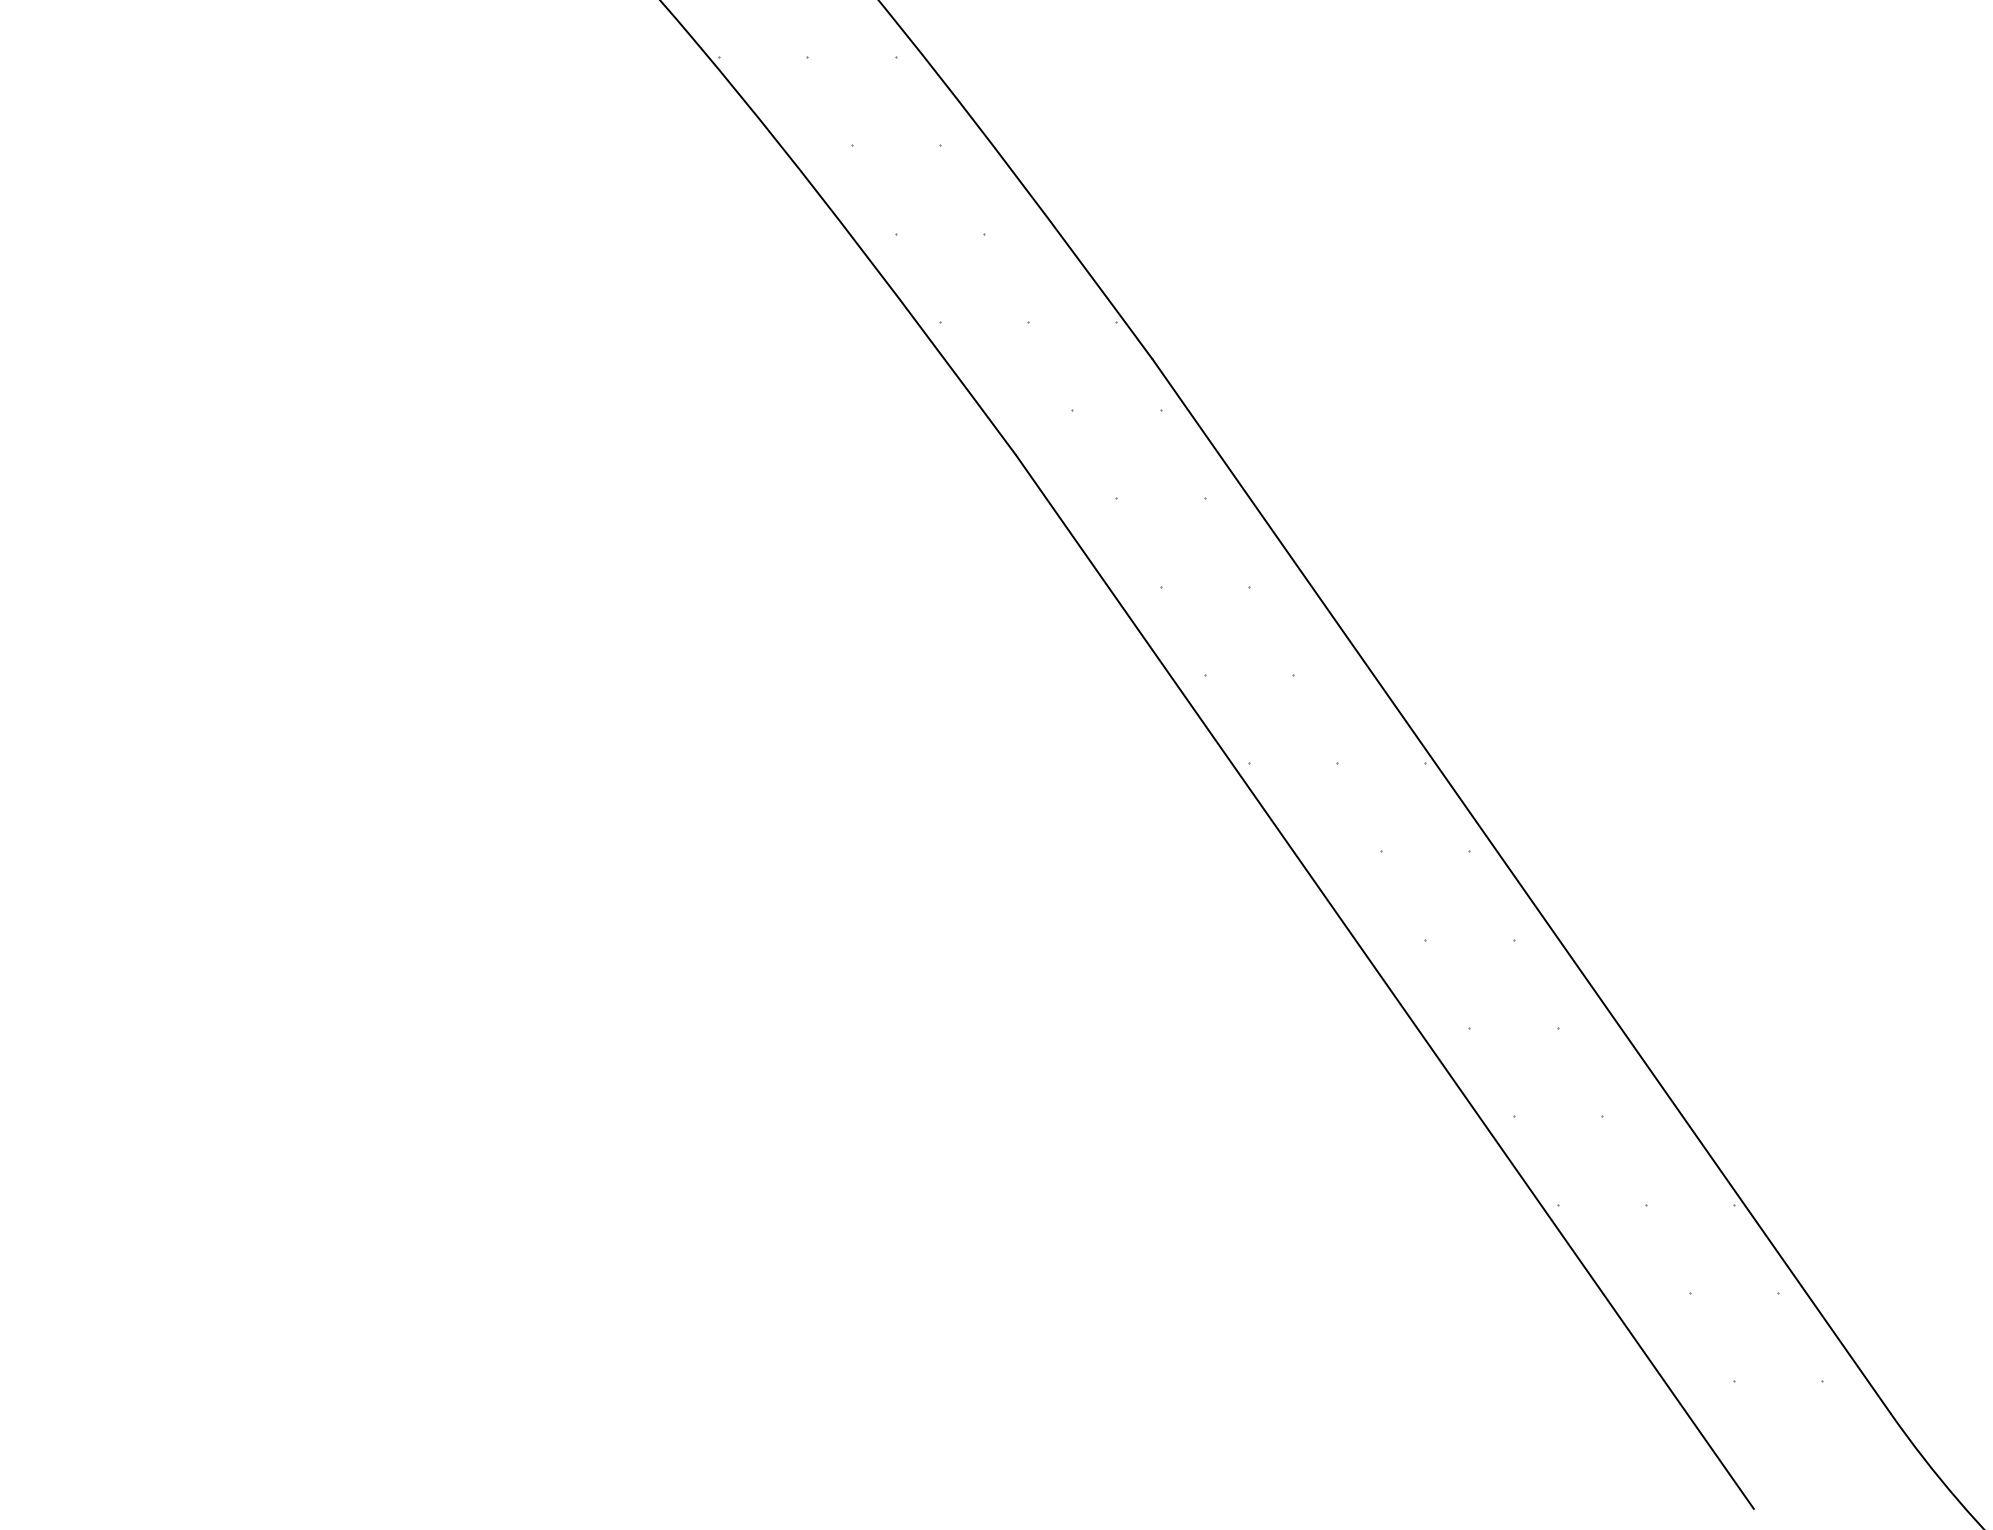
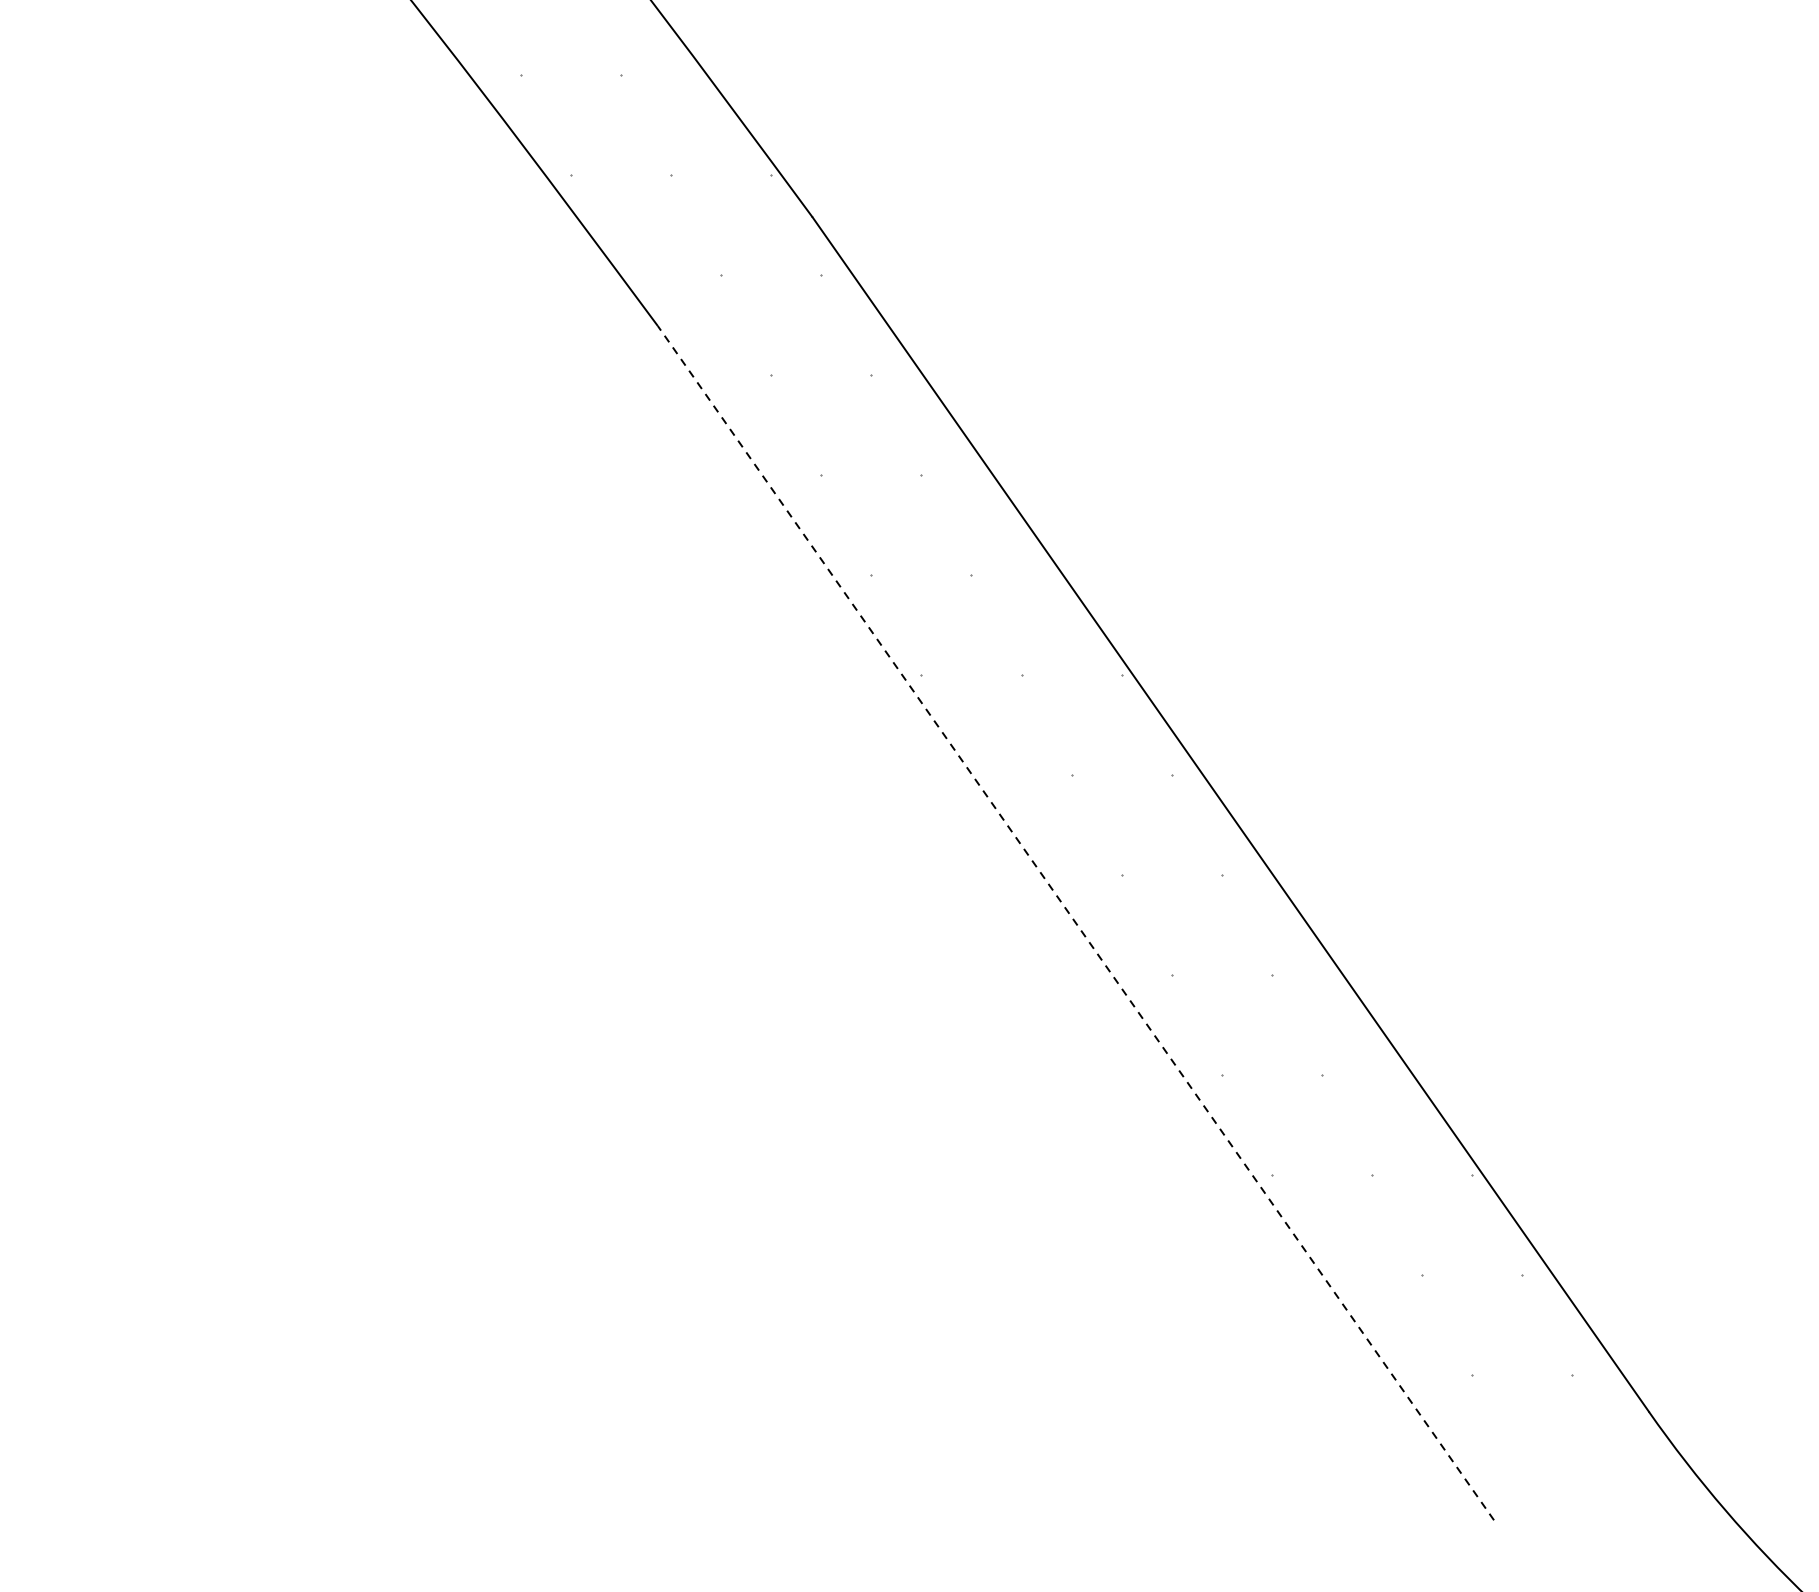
line: (1384, 981) -> (1075, 922), solid -> dashed

